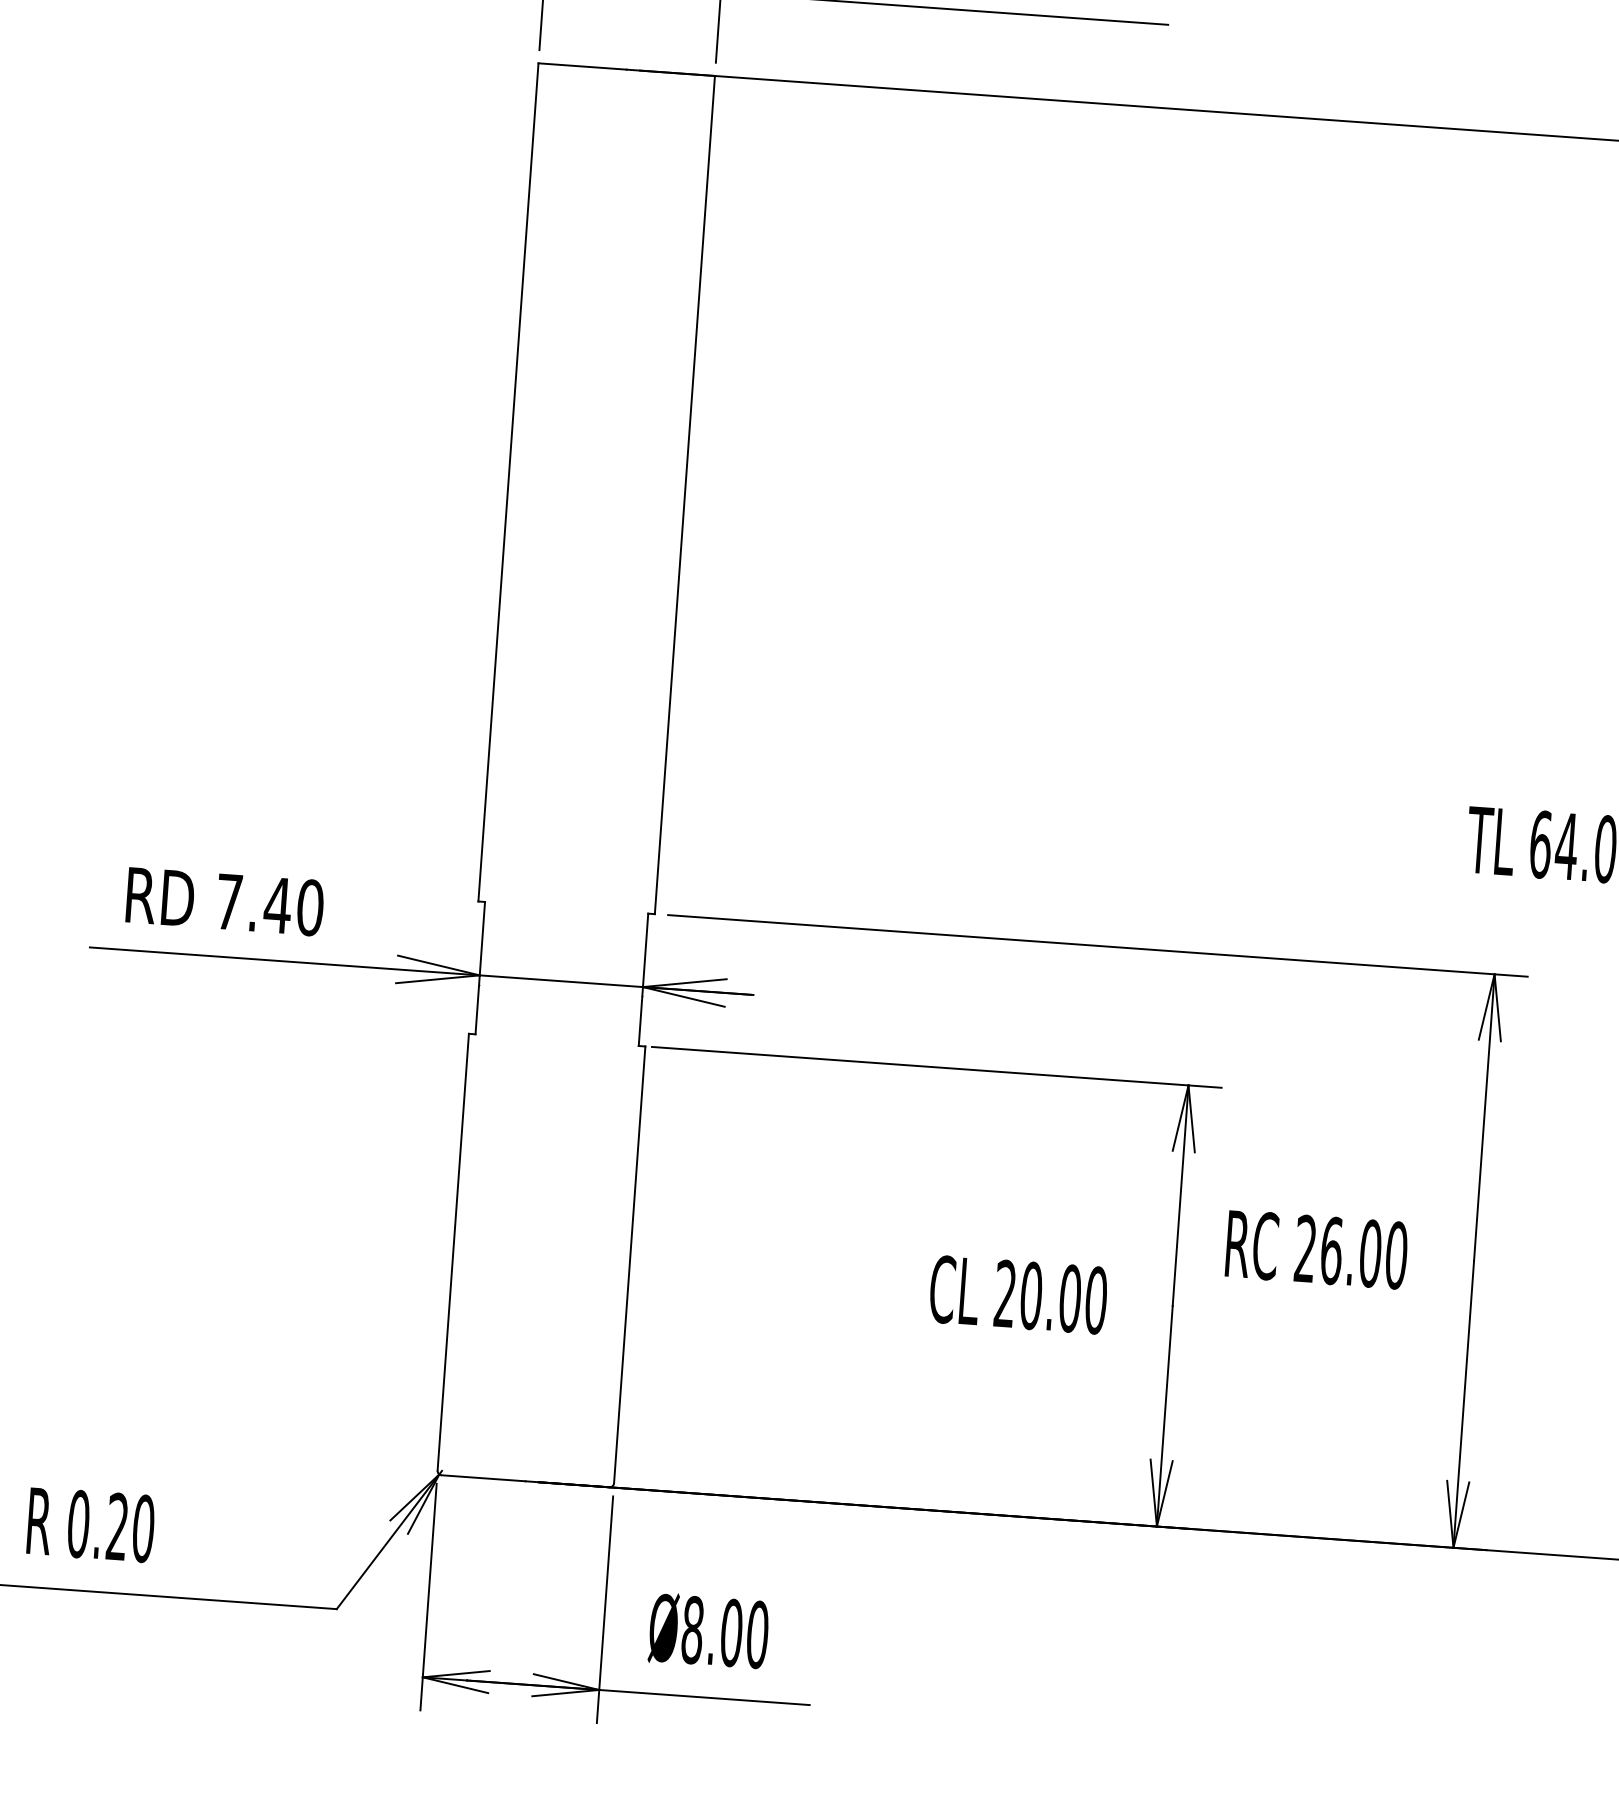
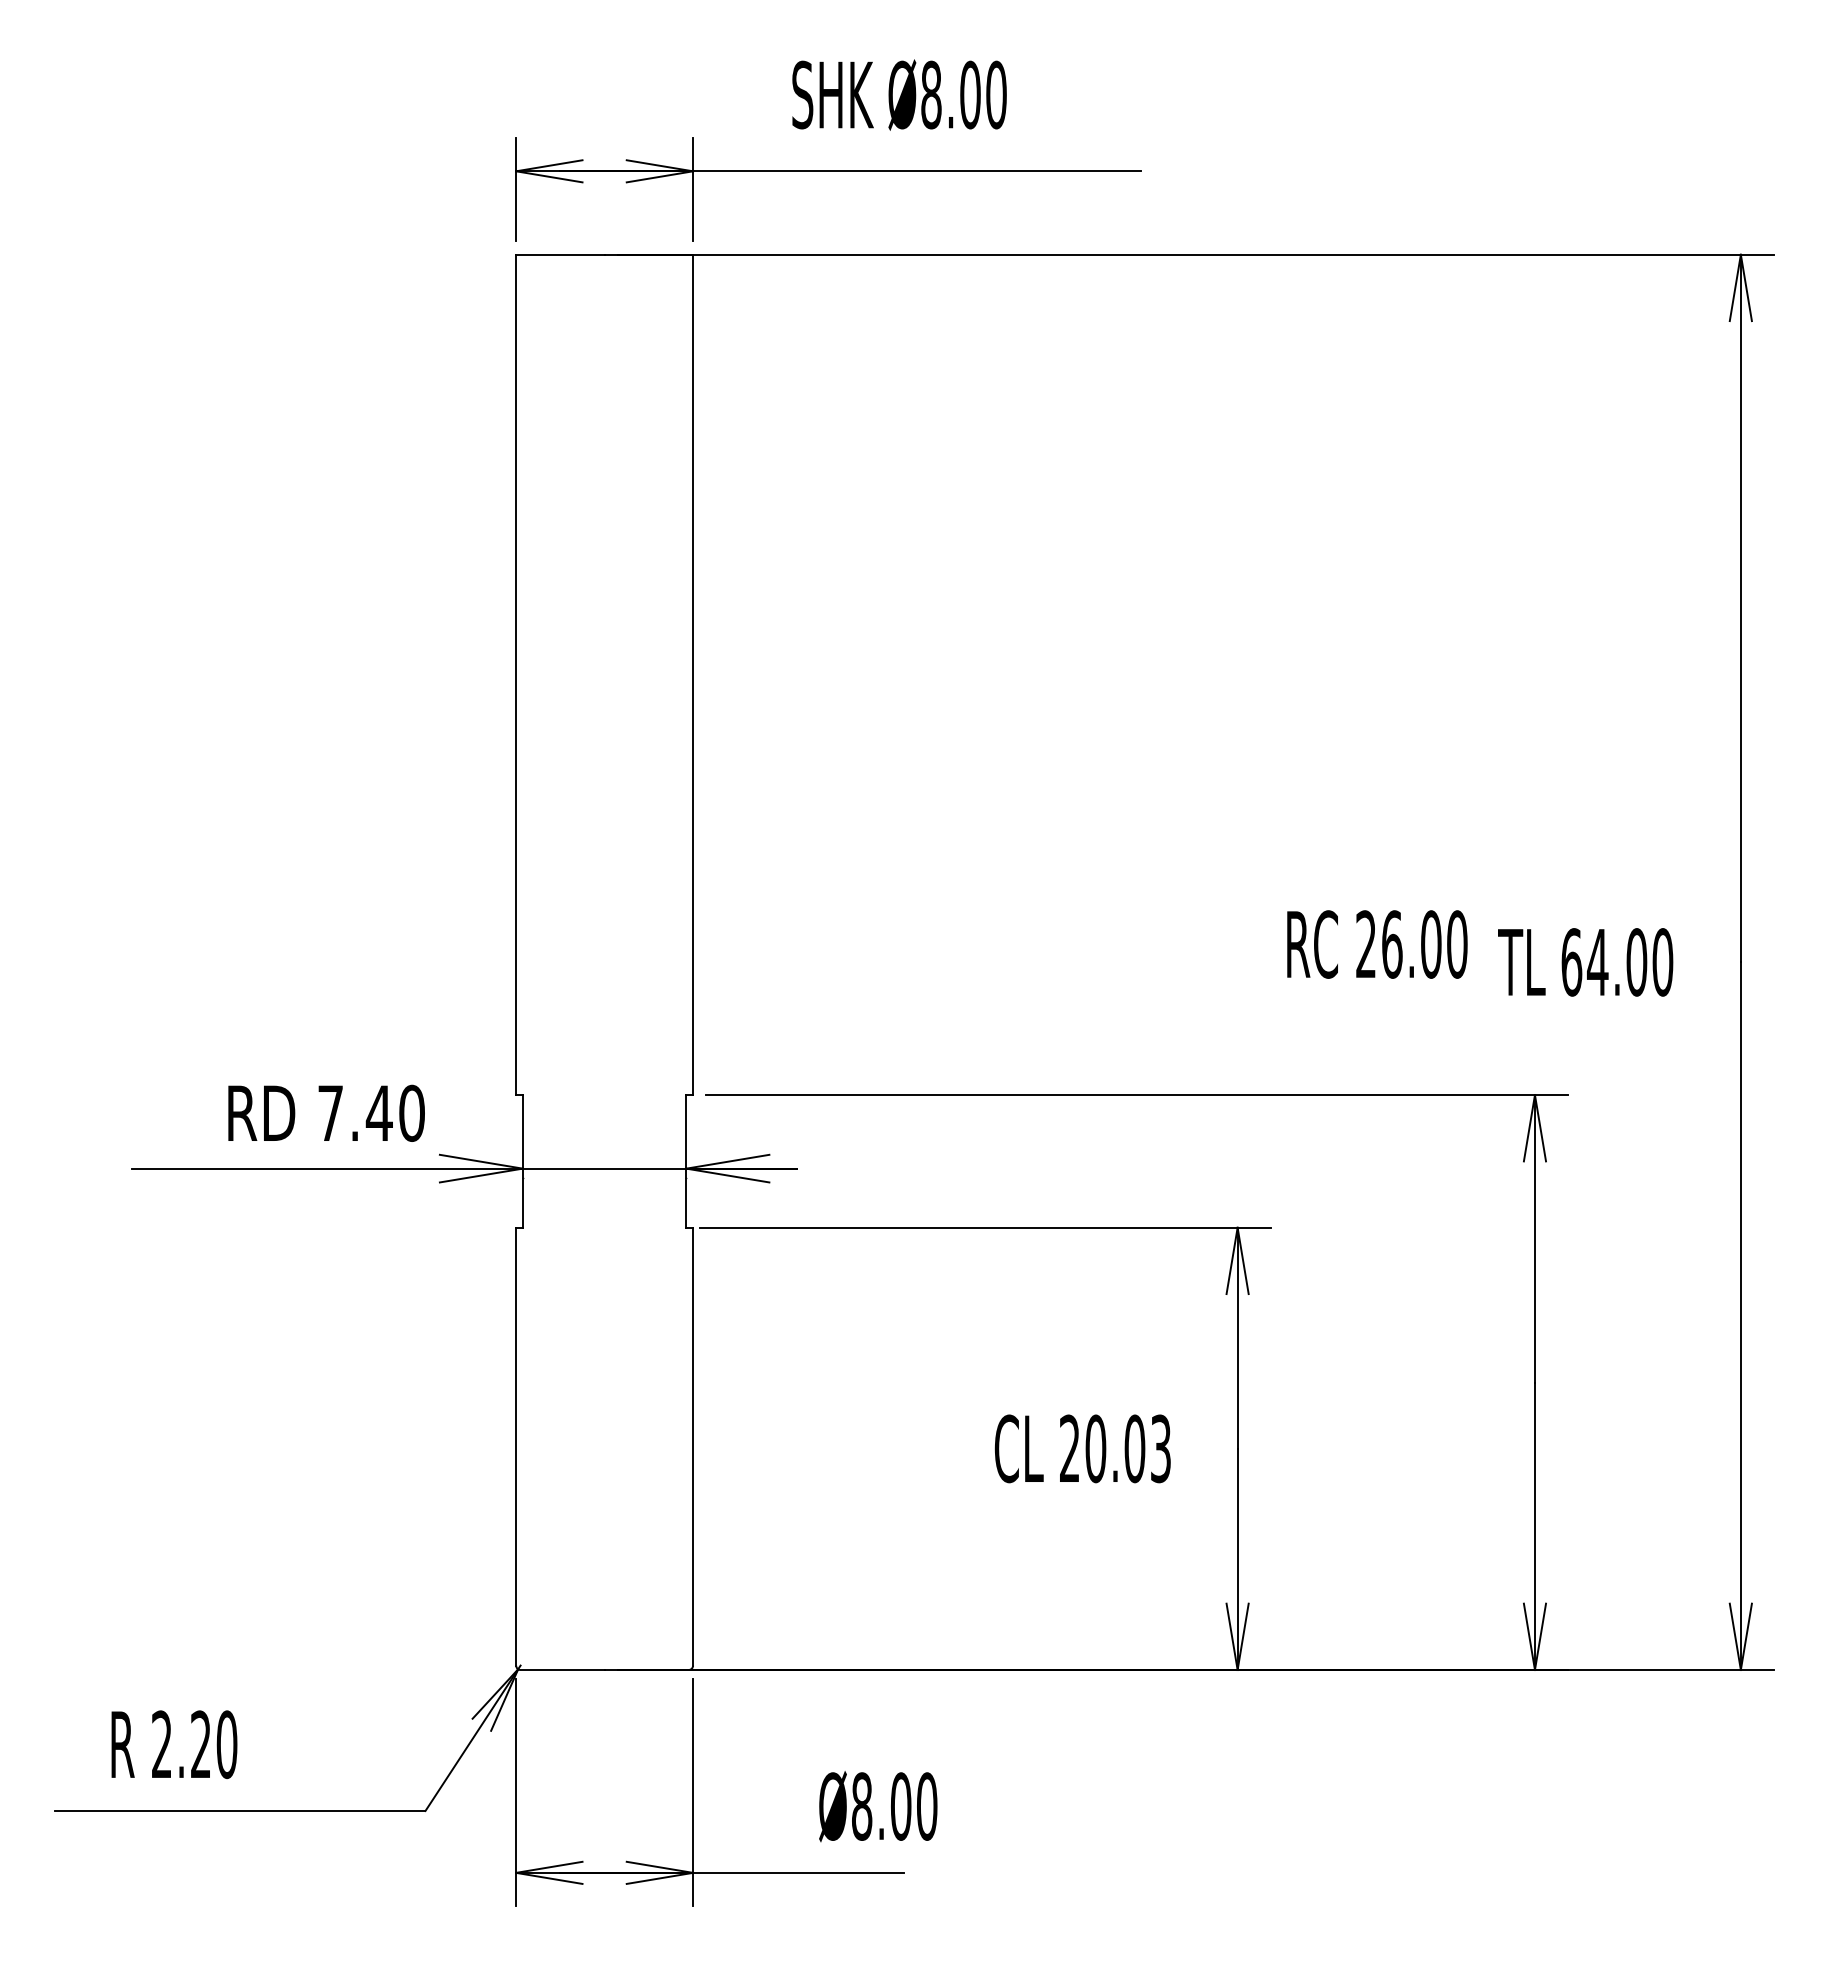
text: (225, 900) -> (326, 1112), moved
text: (1316, 1249) -> (1377, 944), moved
text: (1095, 1300) -> (1160, 1448), 20.00 -> 20.03
text: (78, 1523) -> (161, 1744), 0.20 -> 2.20
text: (709, 1631) -> (878, 1806), moved

